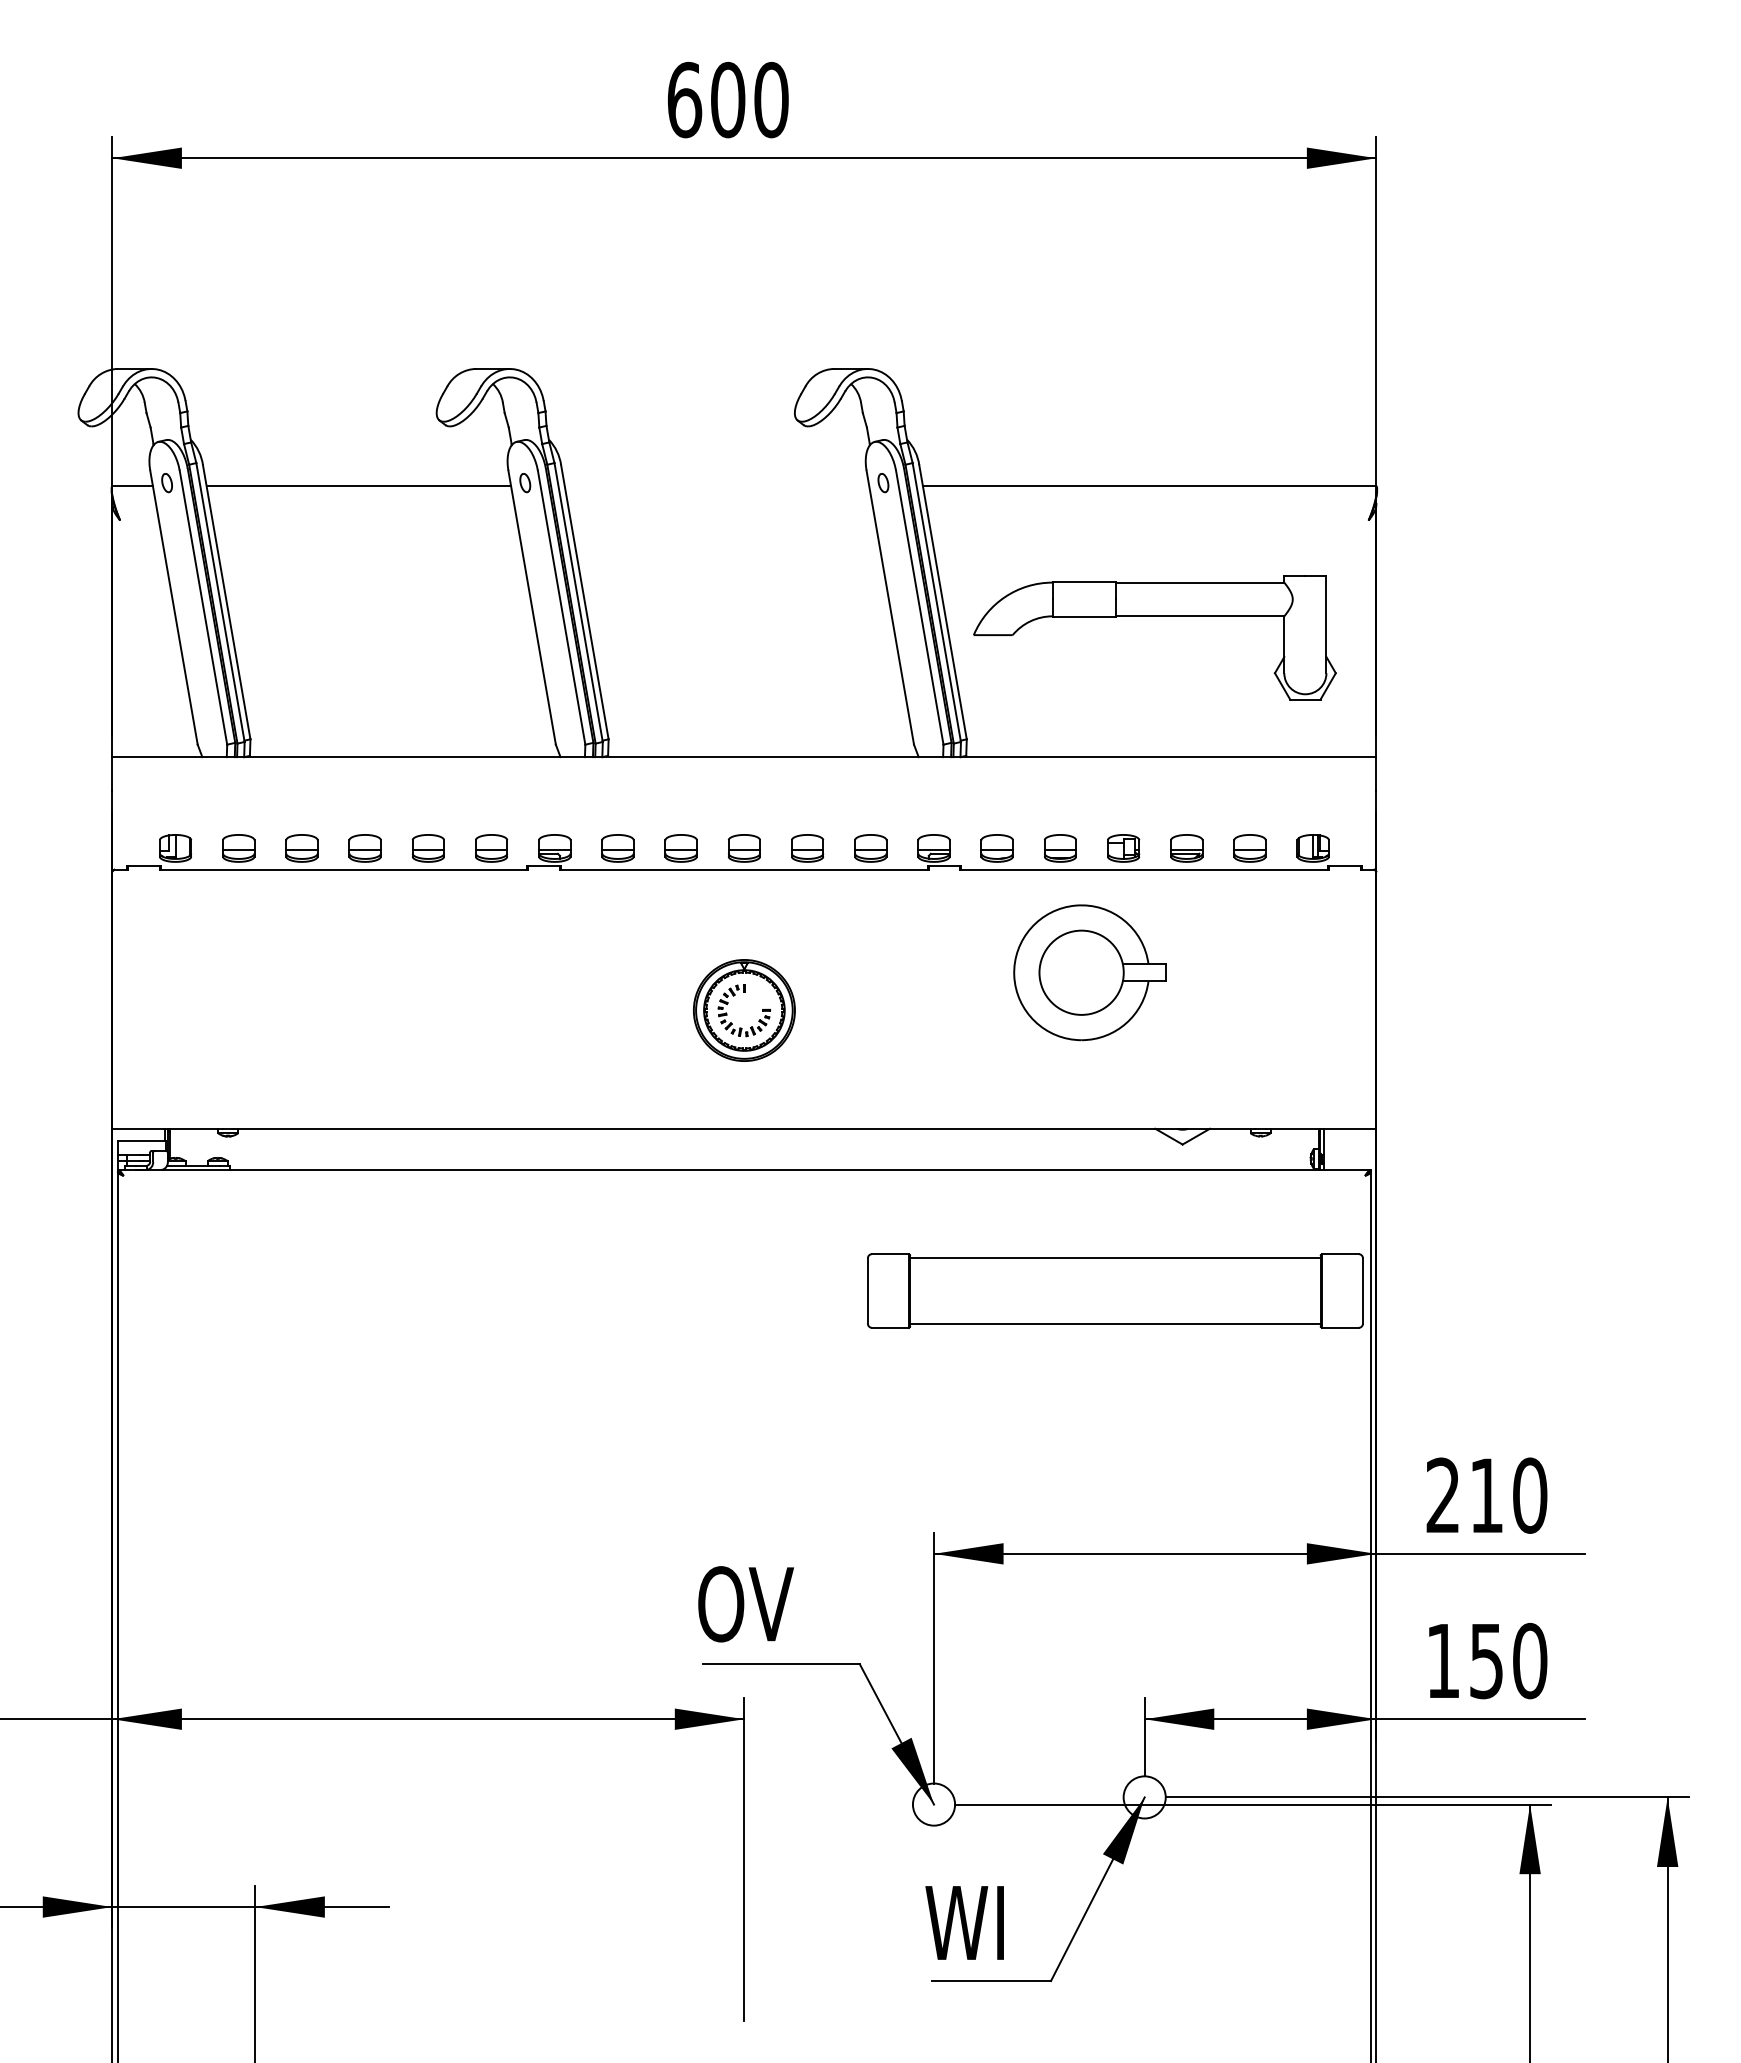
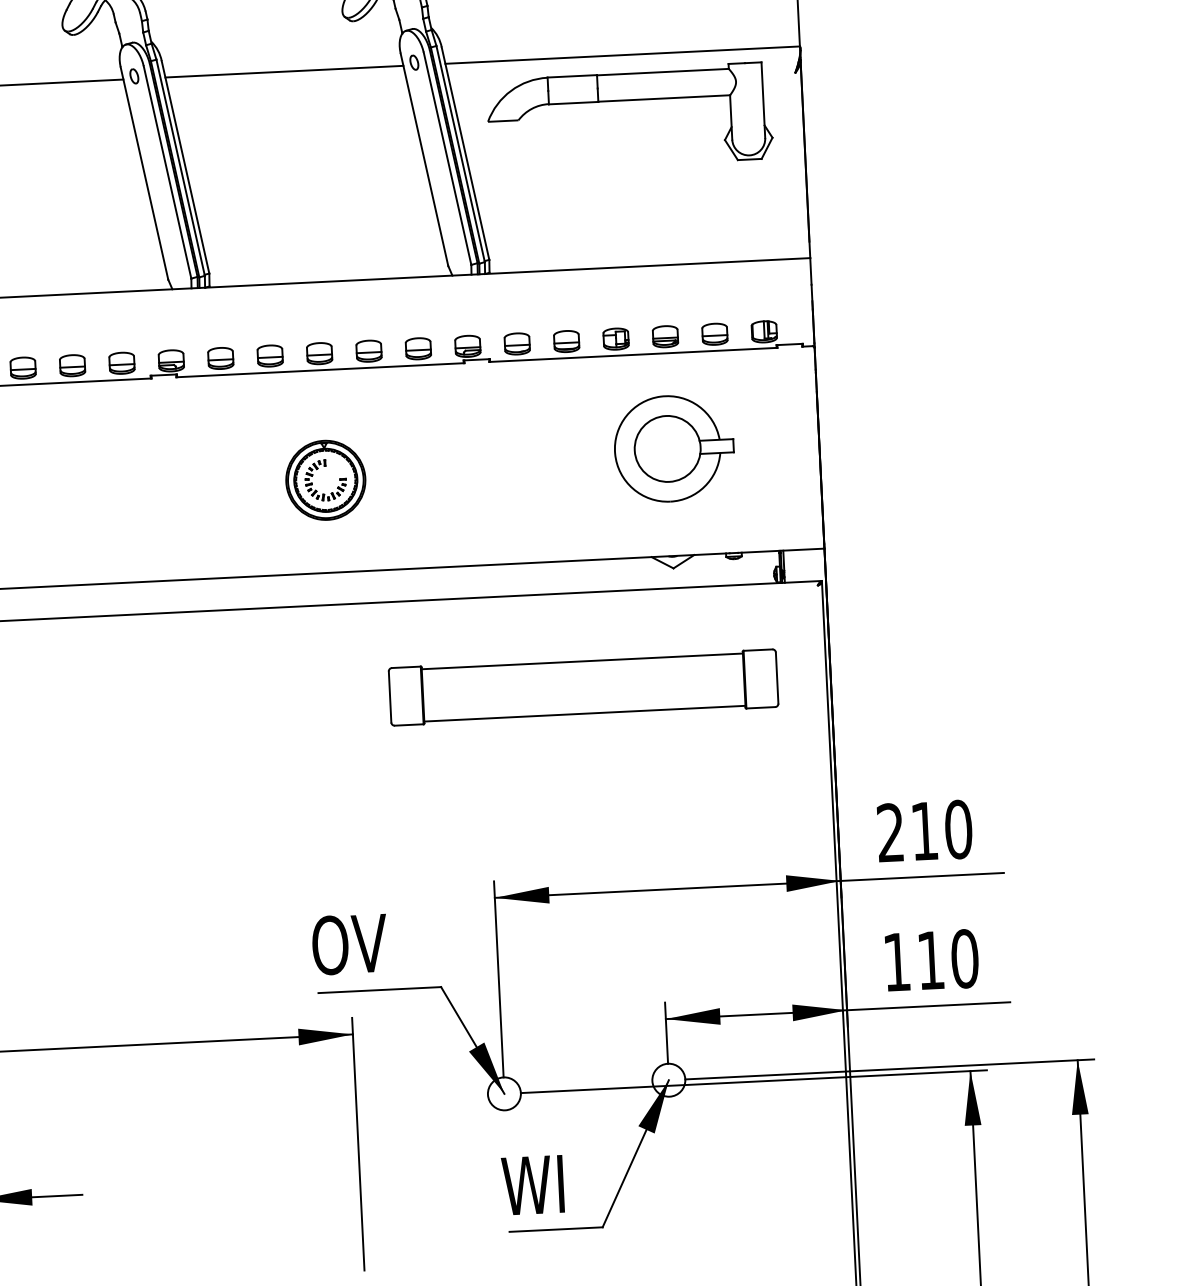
line: (716, 486) -> (283, 71), added
part: (1154, 616) -> (628, 100), moved
part: (1089, 972) -> (673, 448), moved
part: (1115, 1290) -> (583, 687), moved
text: (1486, 1661) -> (930, 960), 150 -> 110

